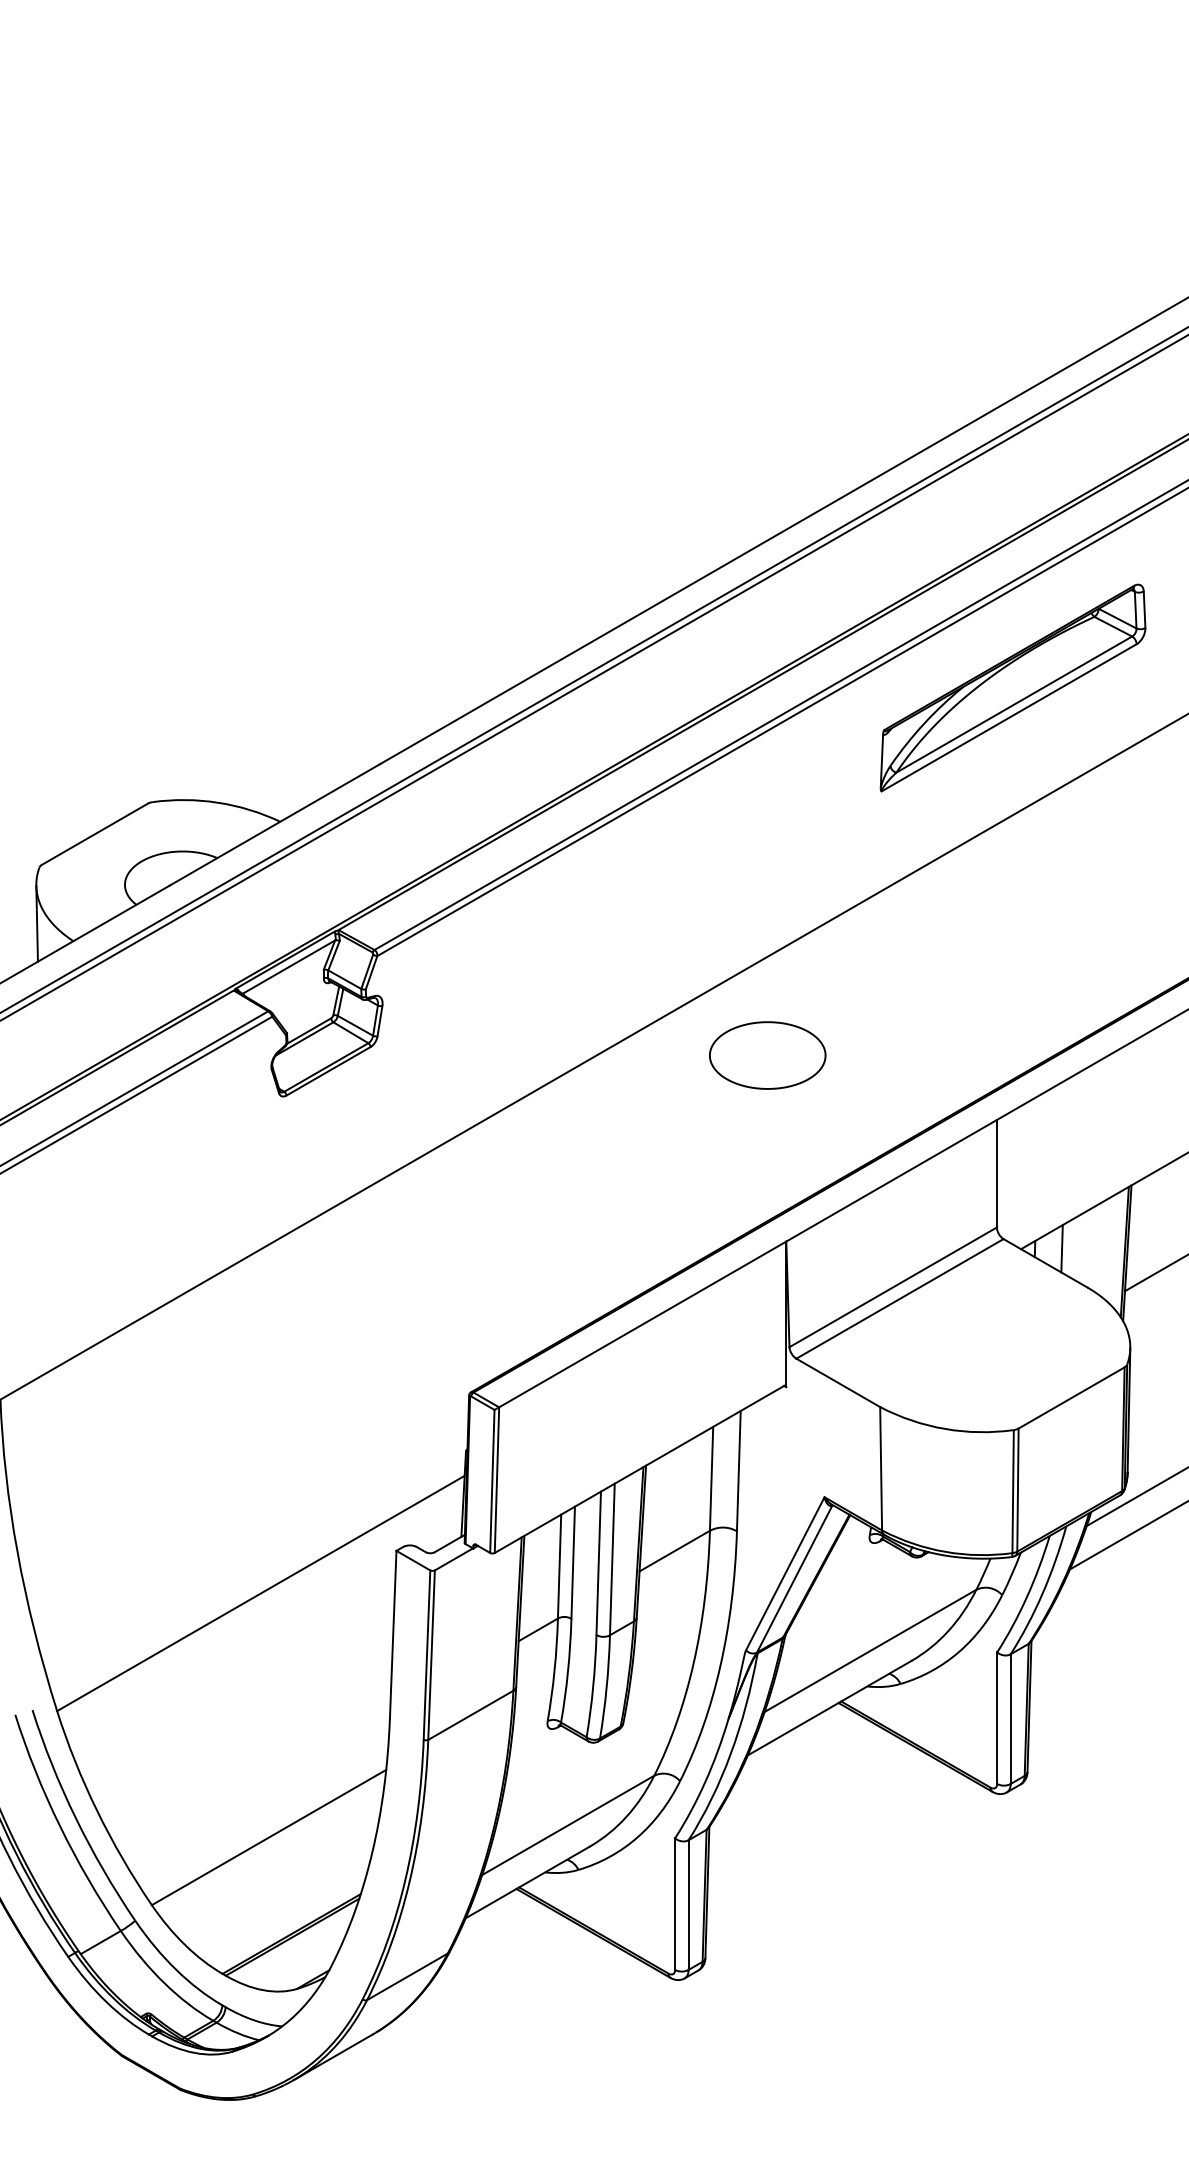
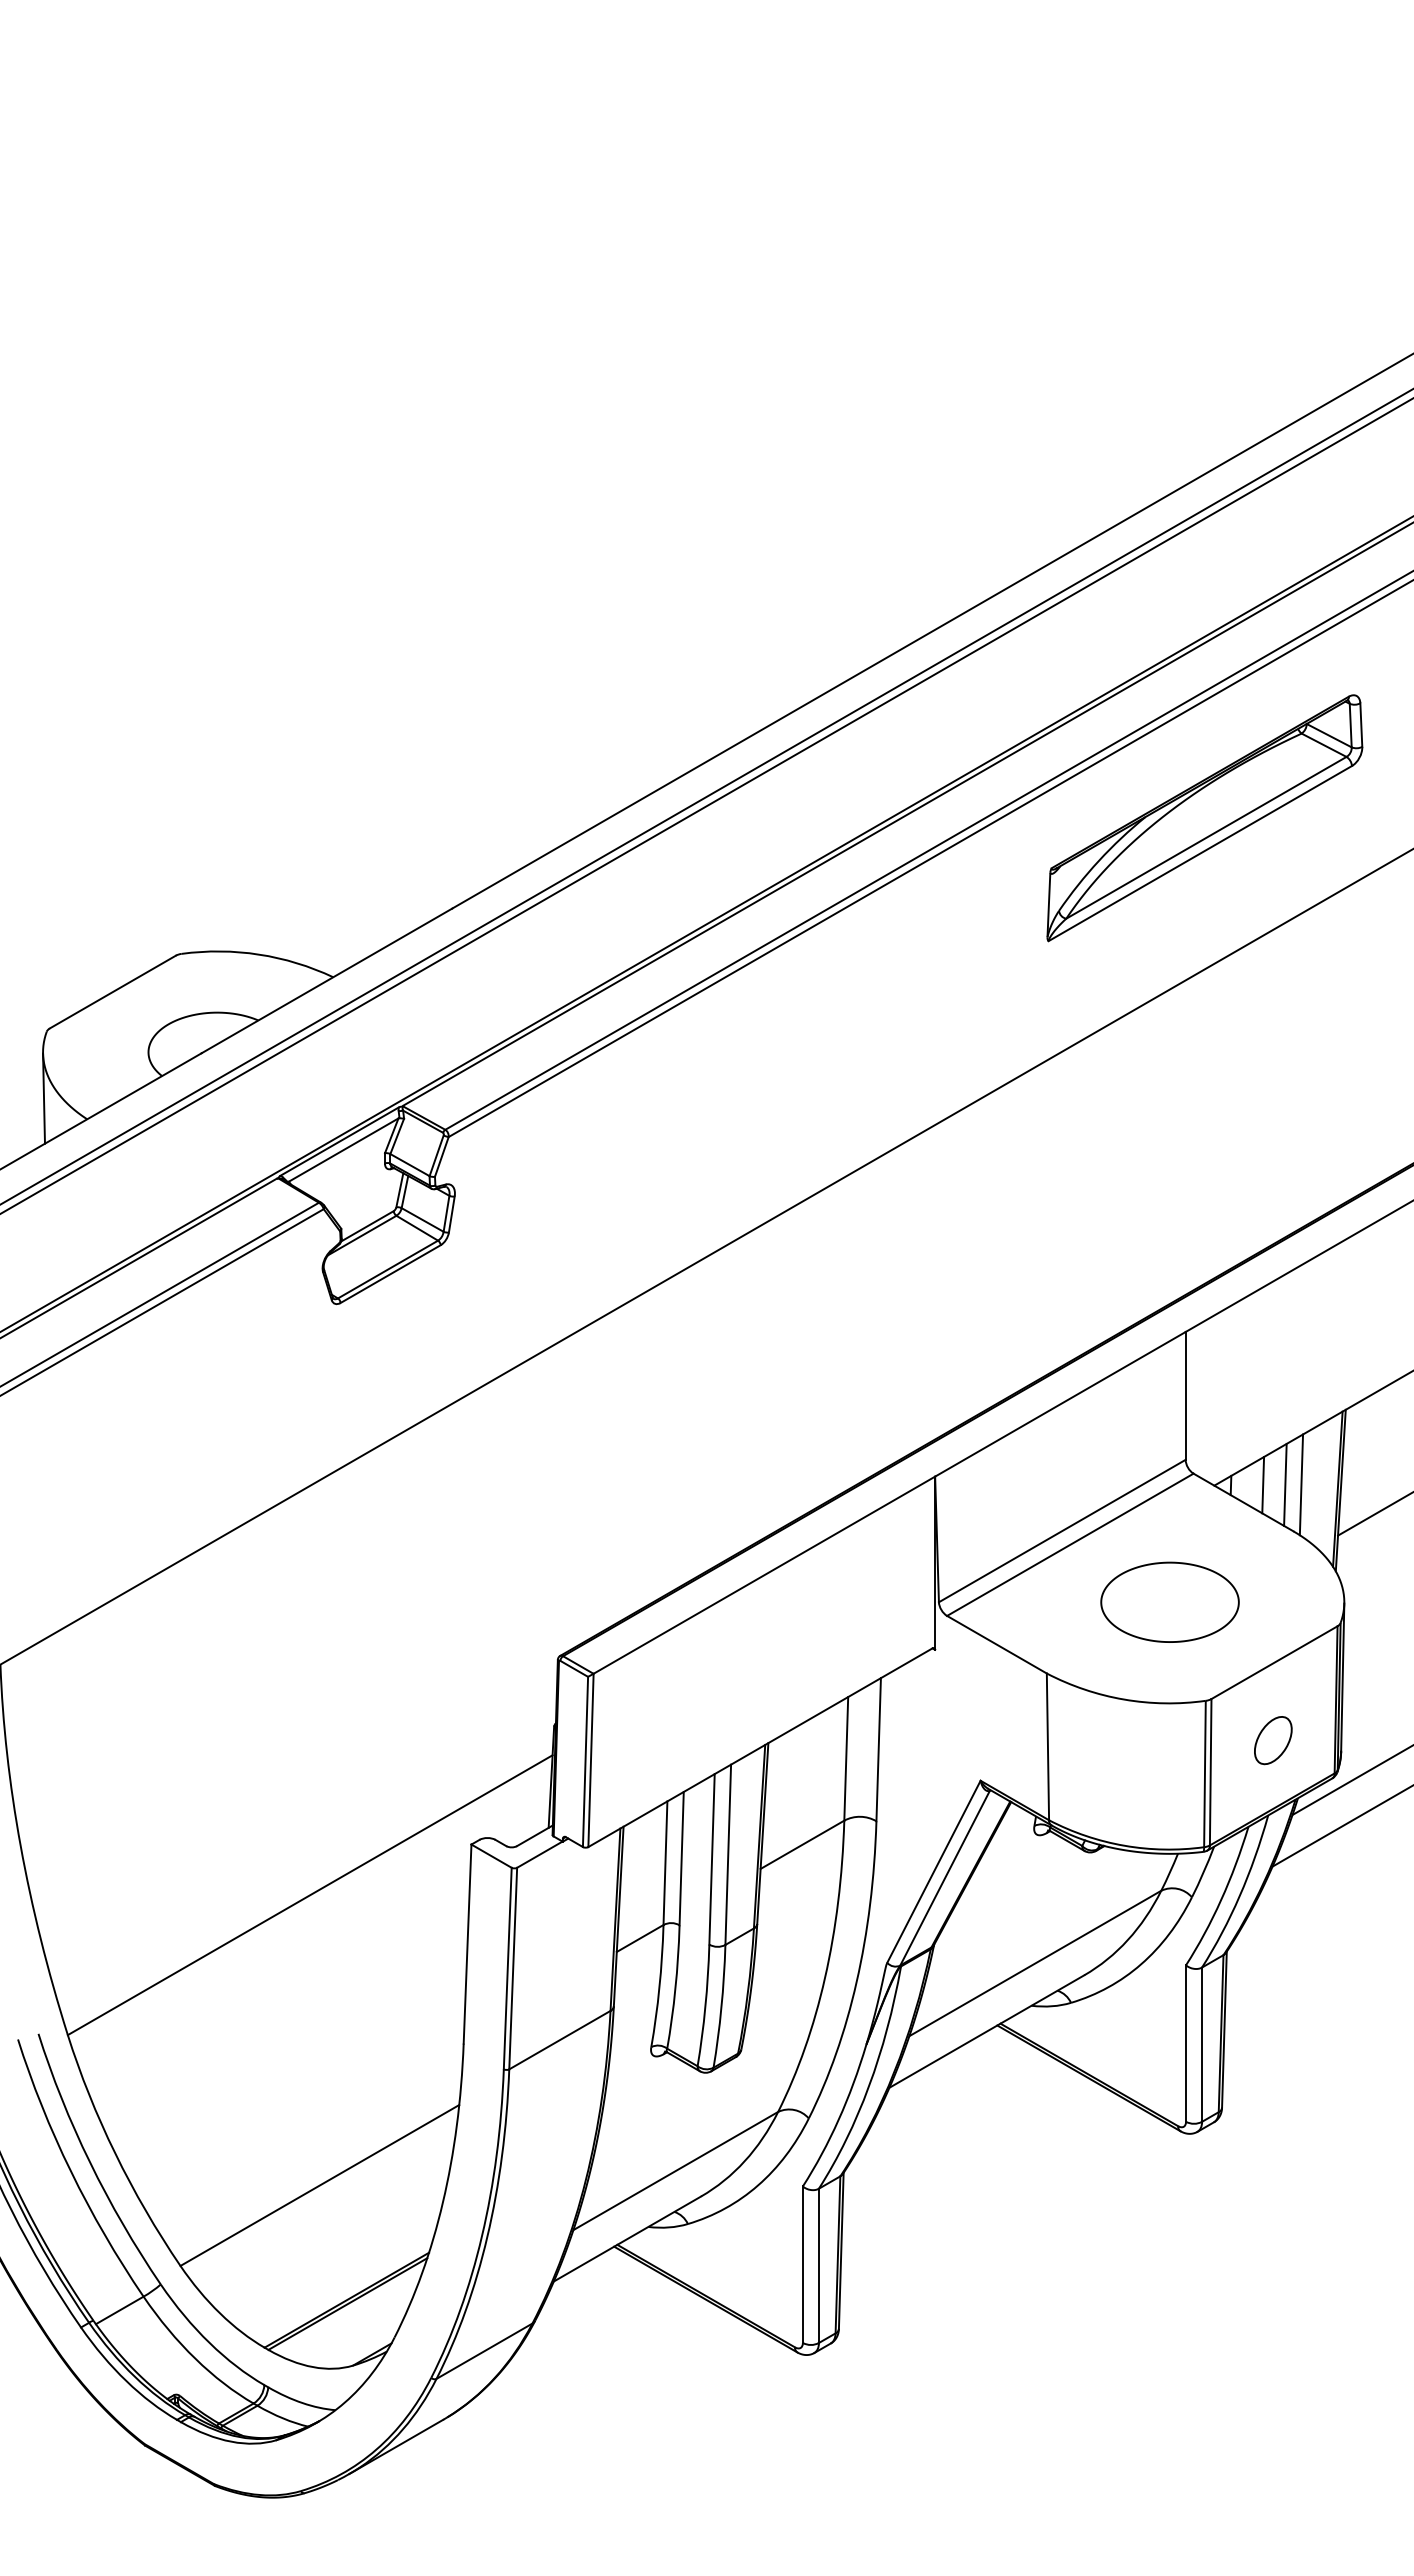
part: (767, 1054) -> (1169, 1601), moved
line: (1080, 1248) -> (1285, 1484), added
line: (1094, 1248) -> (1301, 1484), added
part: (1070, 1463) -> (1273, 1740), added

